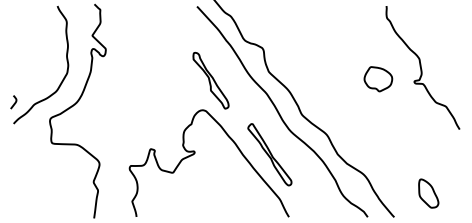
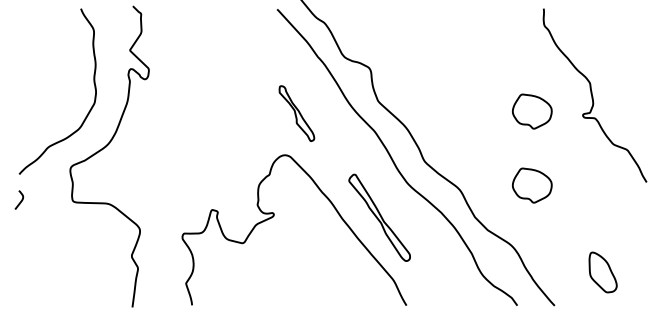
part: (210, 80) -> (296, 113), size x0.7
curve: (14, 102) -> (20, 200), moved
part: (378, 131) -> (532, 185), added

